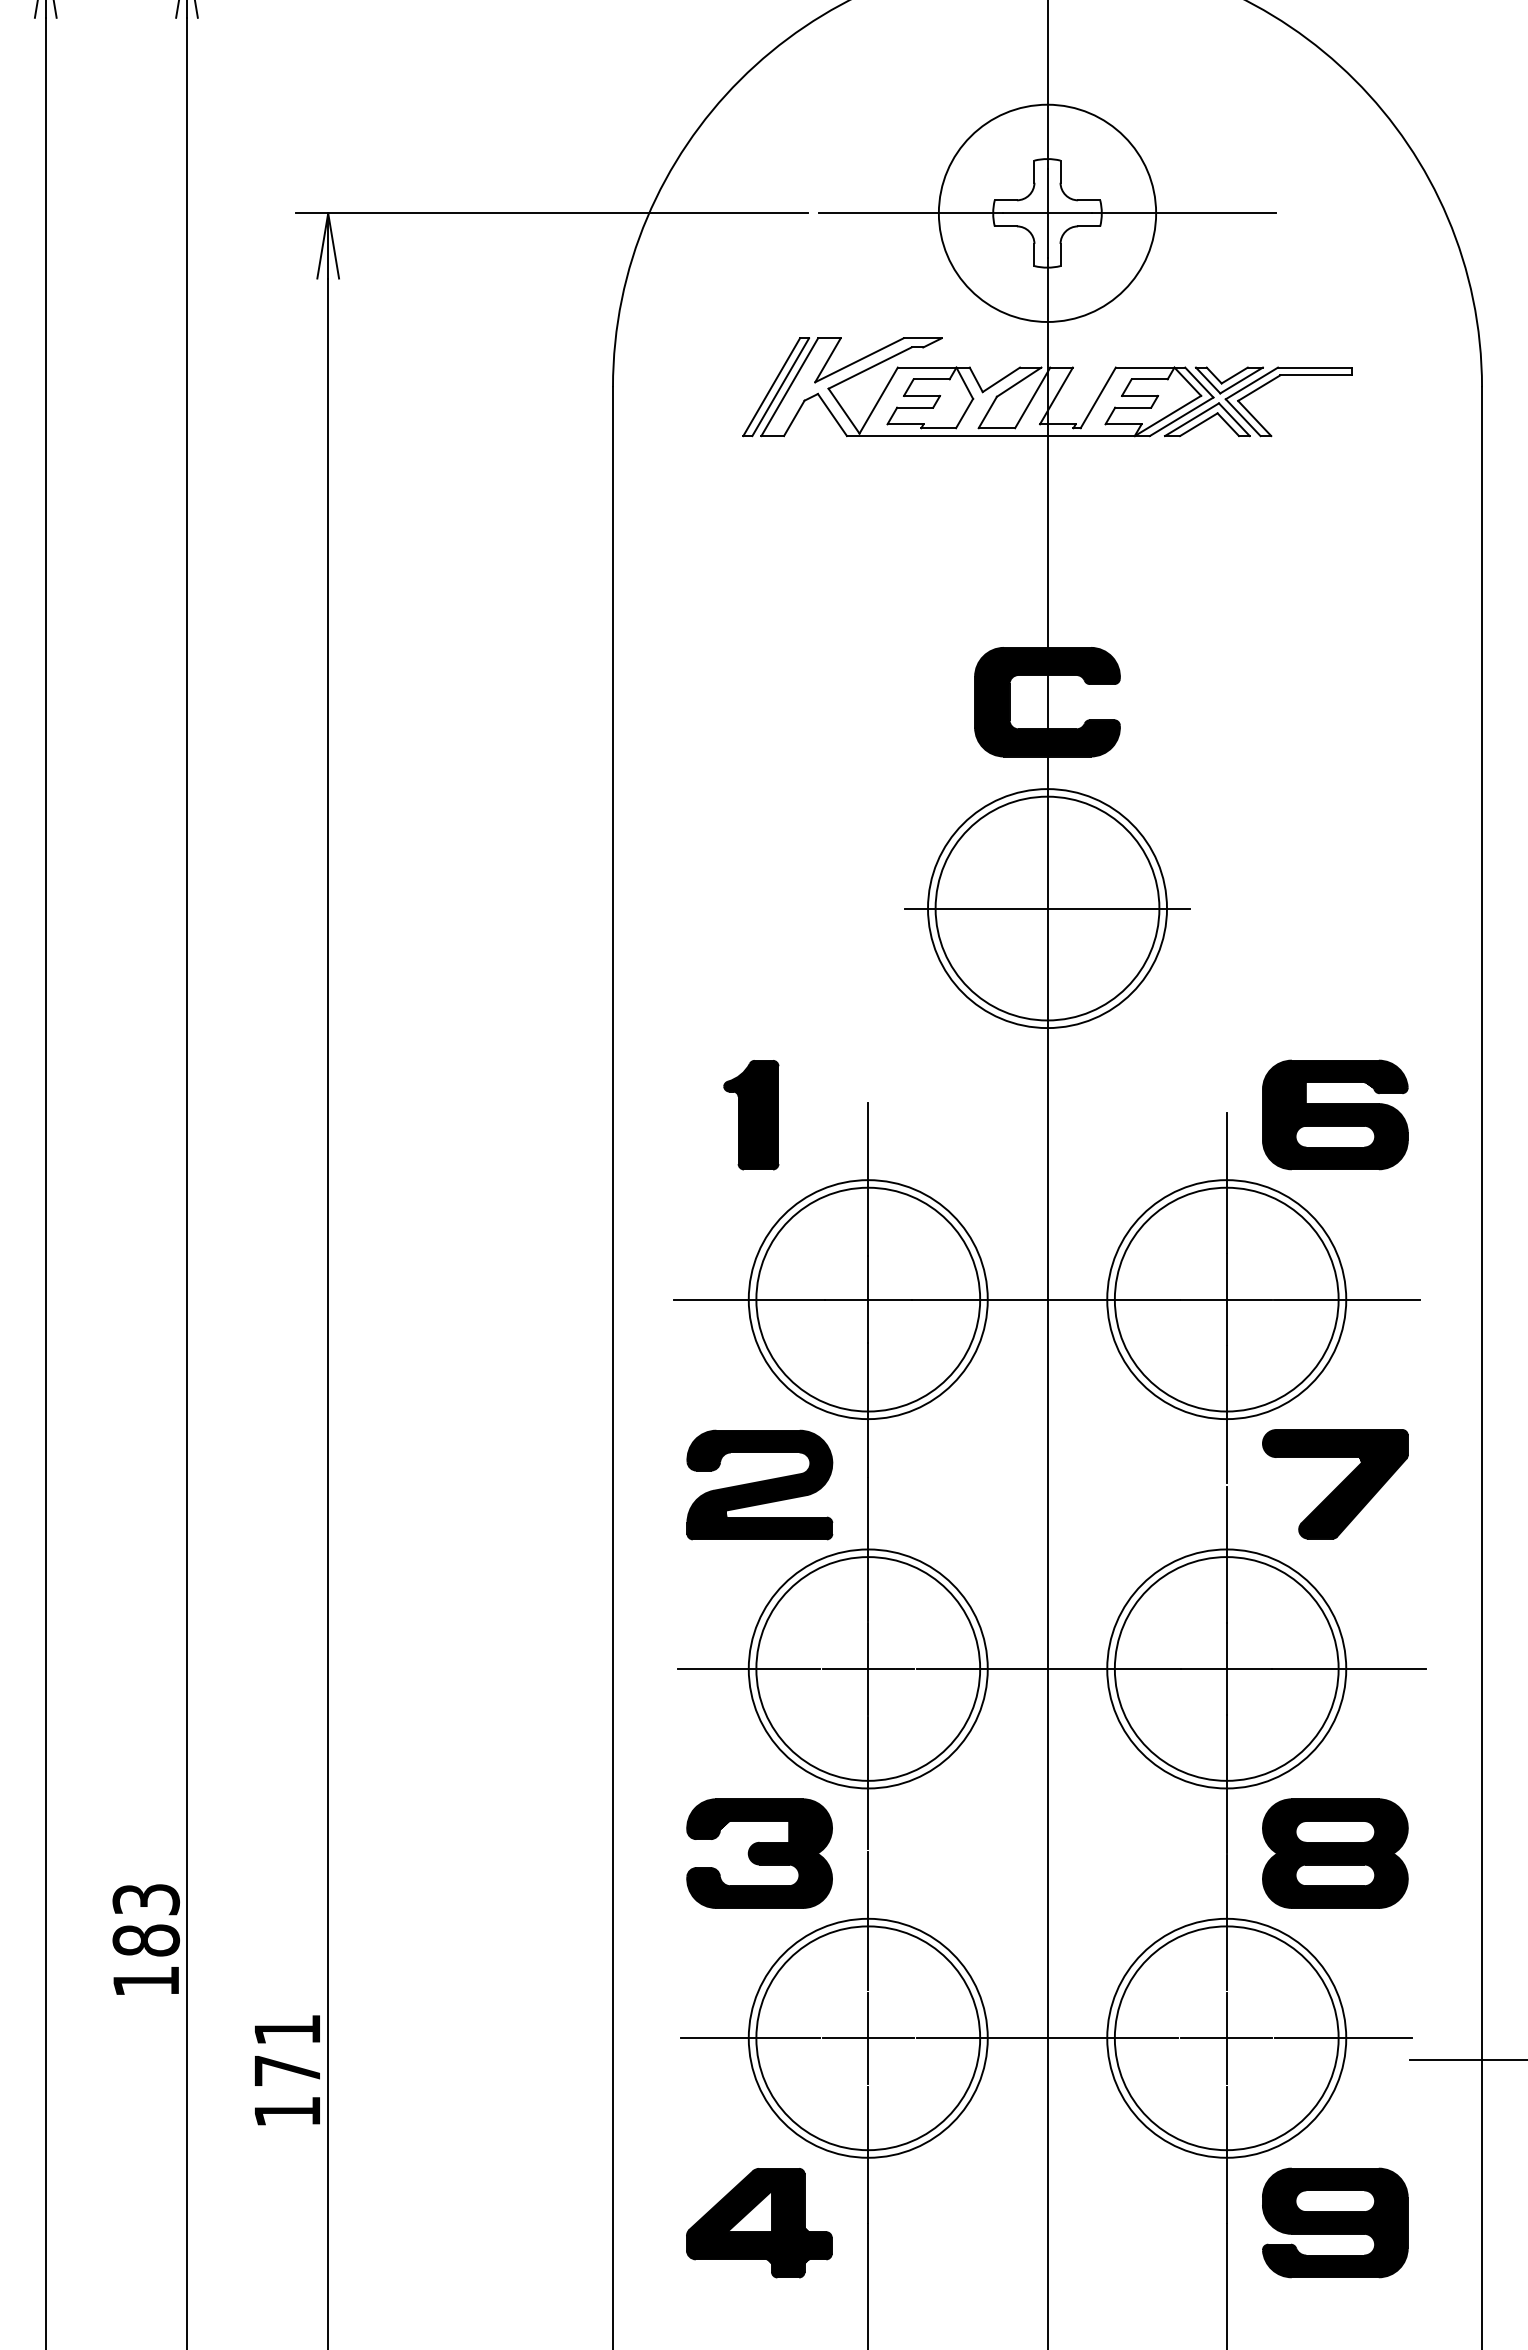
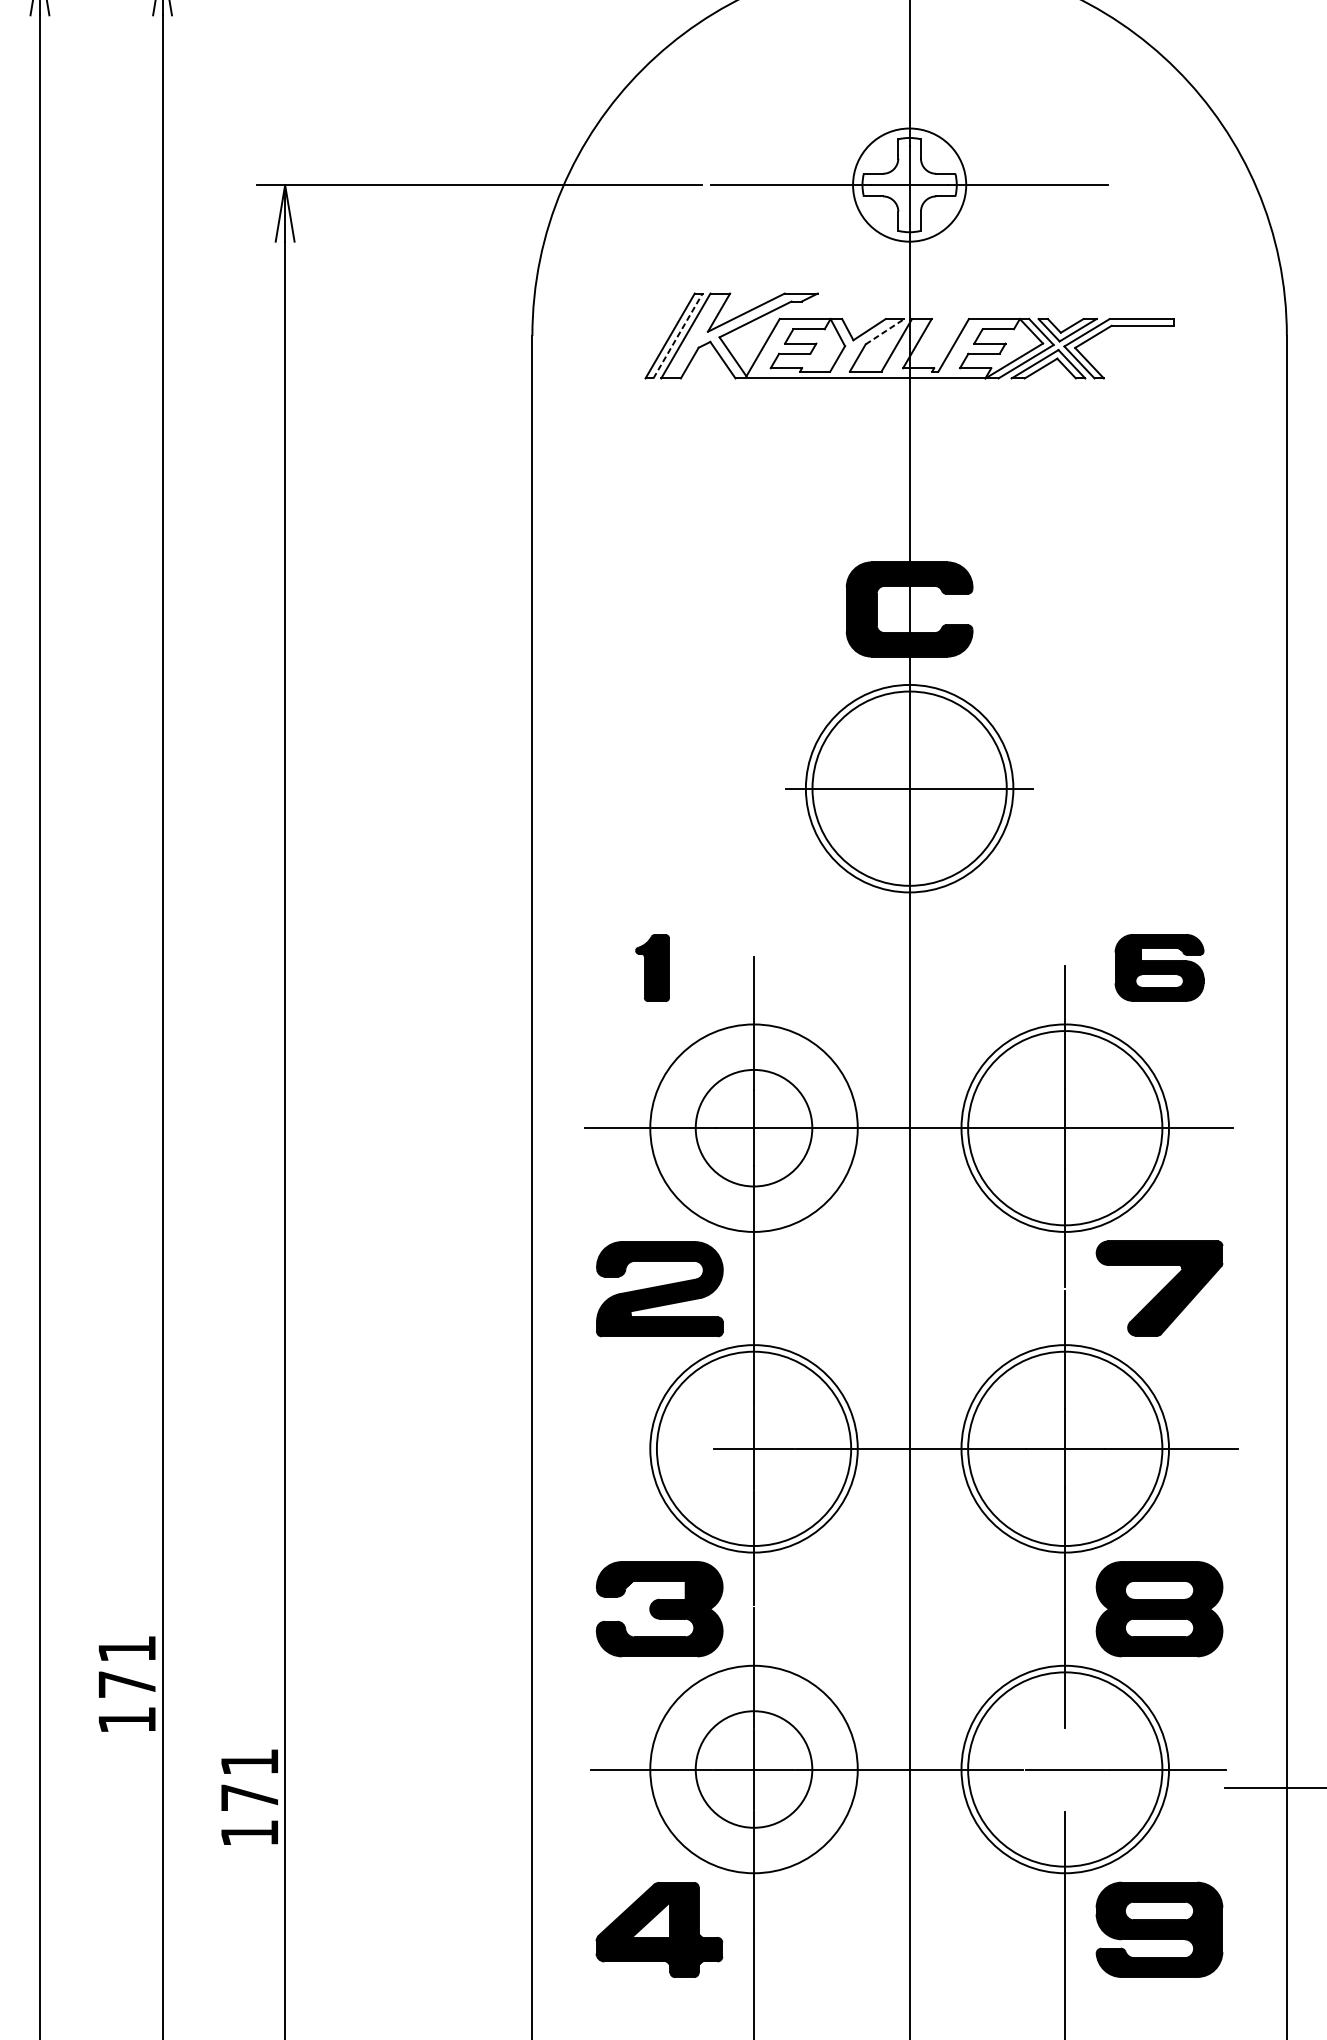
circle: (1047, 212) -> (909, 184), size x0.6
line: (1019, 382) -> (885, 331), solid -> dashed
line: (780, 387) -> (677, 336), solid -> dashed
part: (1335, 1114) -> (1159, 967), size x0.7
part: (751, 1115) -> (652, 968), size x0.7
circle: (868, 1299) -> (754, 1128), size x0.6
line: (748, 1668) -> (650, 1448), removed
text: (146, 1920) -> (127, 1667), 183 -> 171
line: (1226, 2037) -> (1065, 1768), removed
circle: (868, 2038) -> (754, 1769), size x0.6

